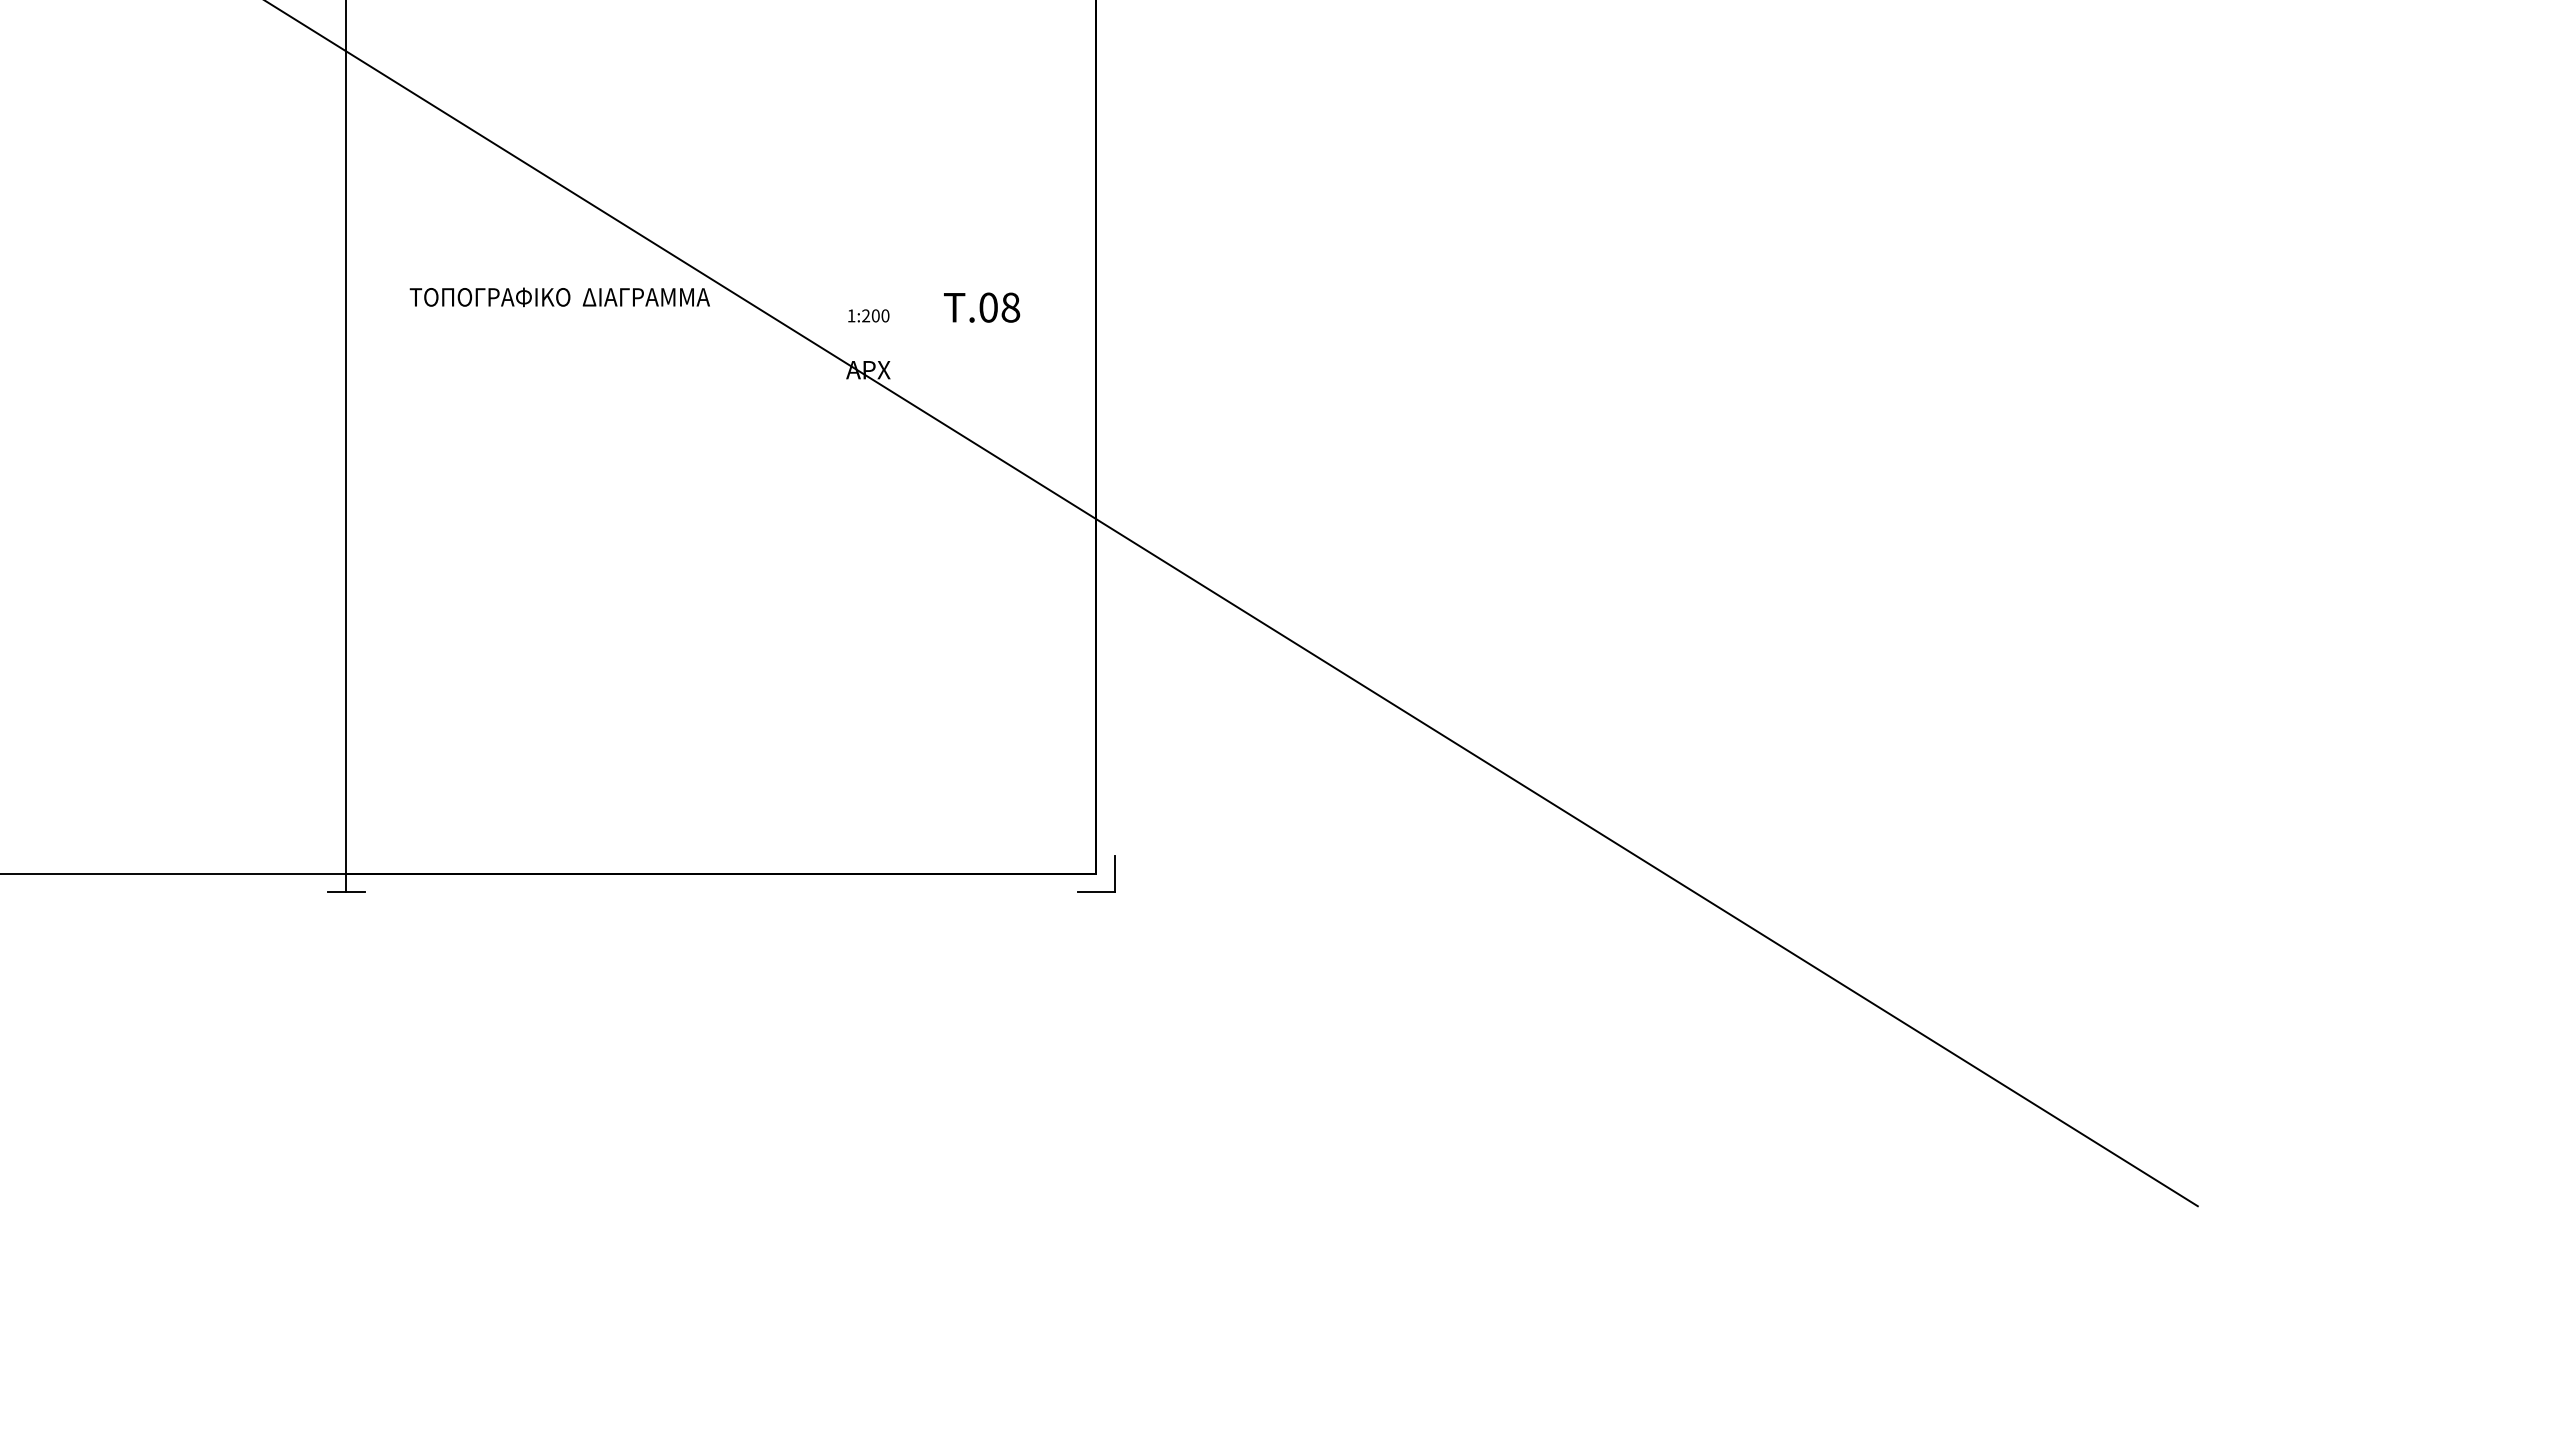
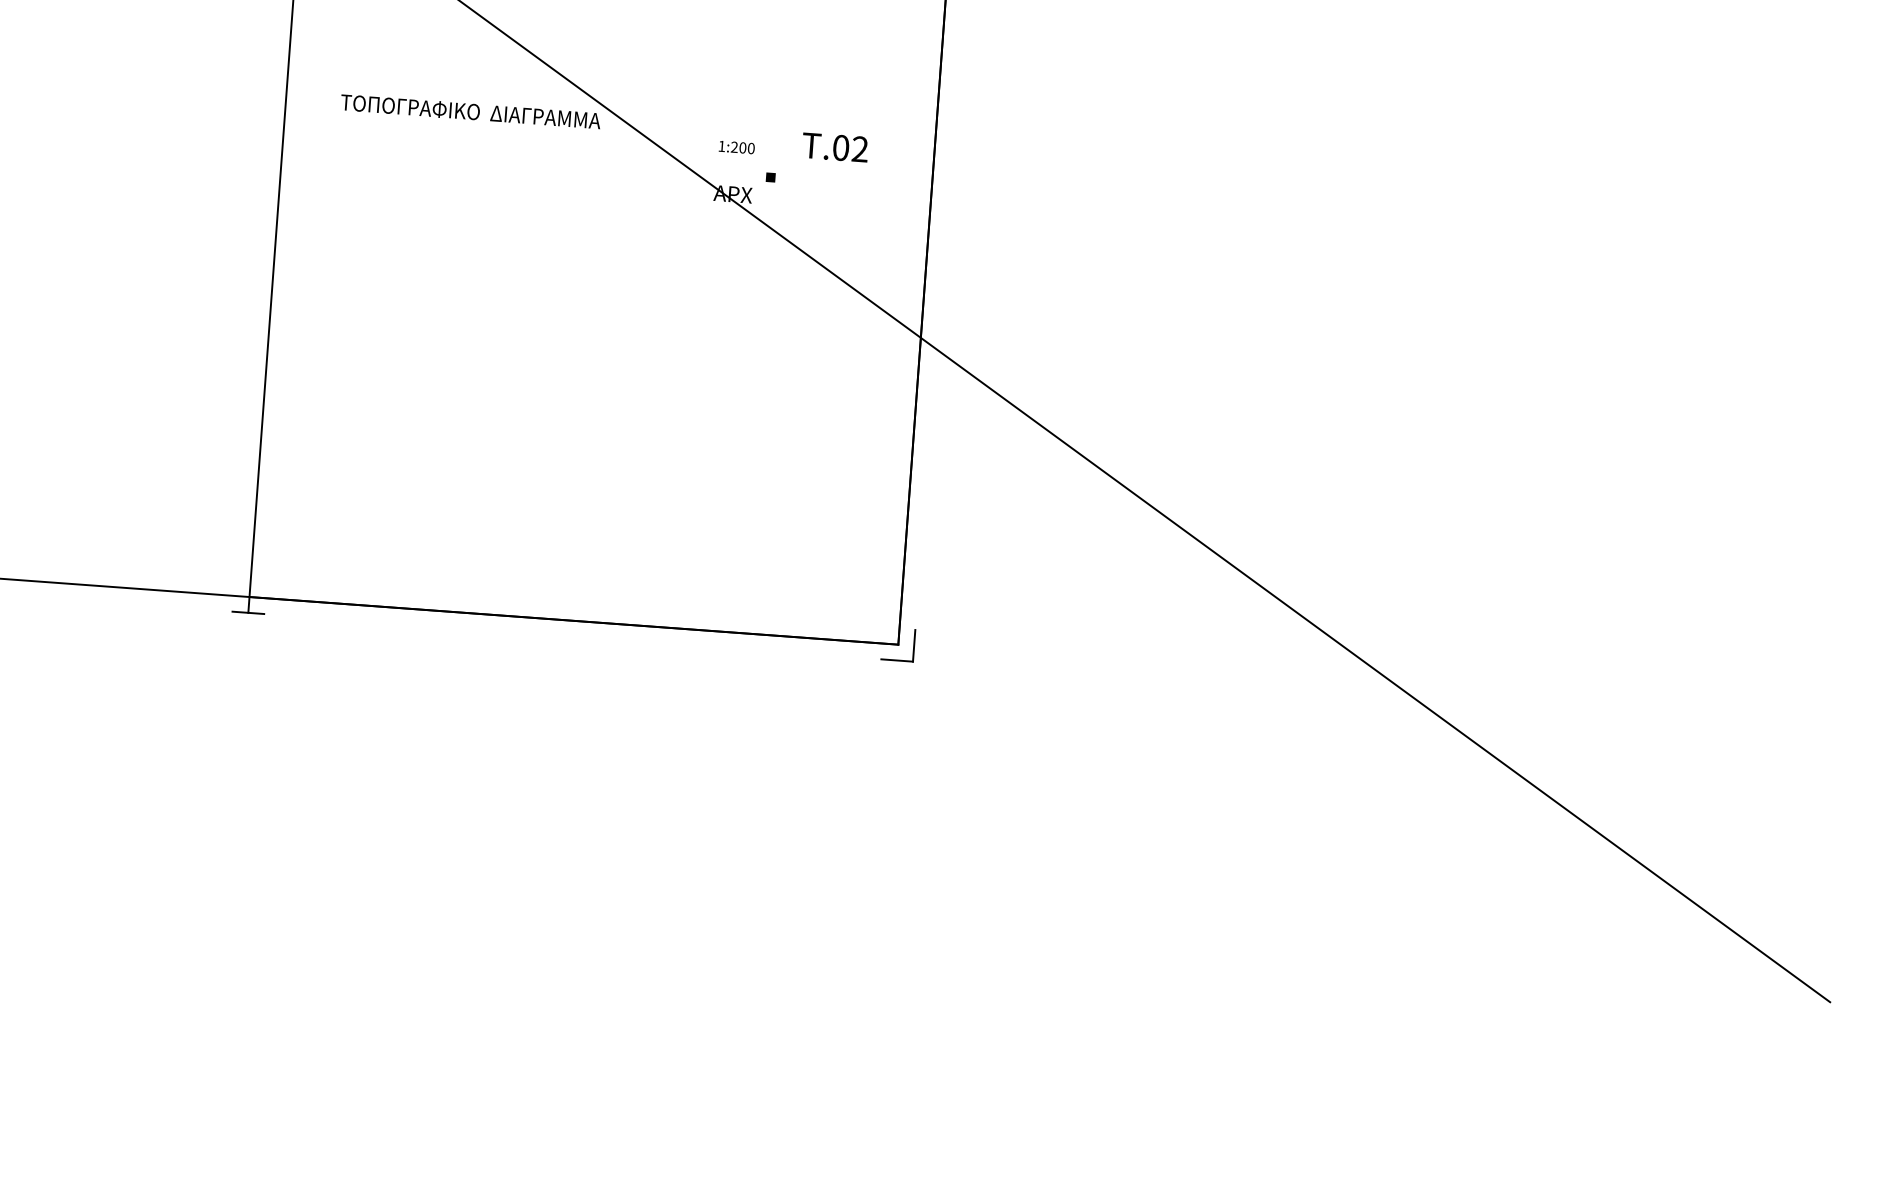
text: (1010, 307) -> (860, 149), .08 -> .02
fill: (909, 347) -> (770, 177), added

